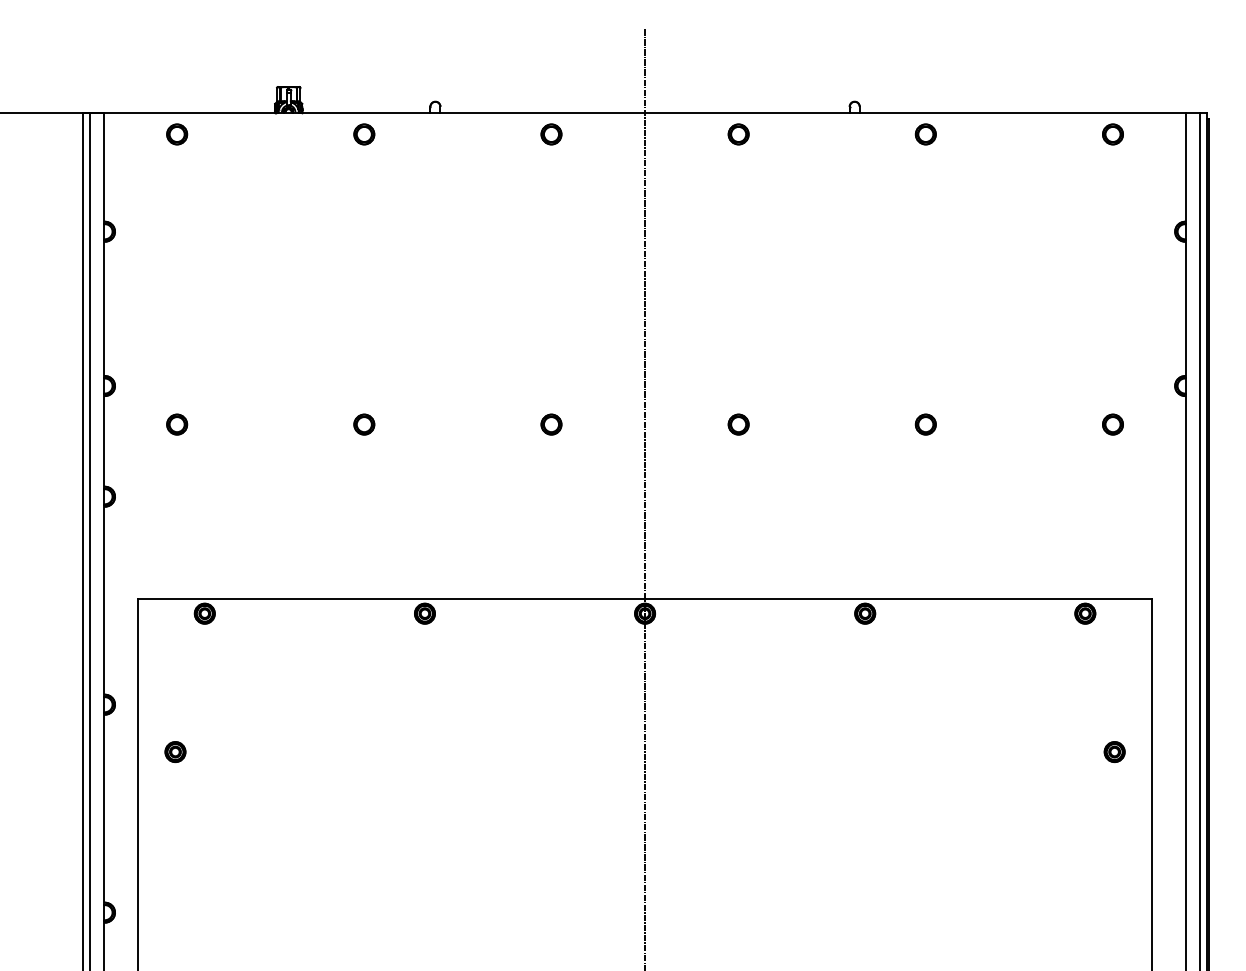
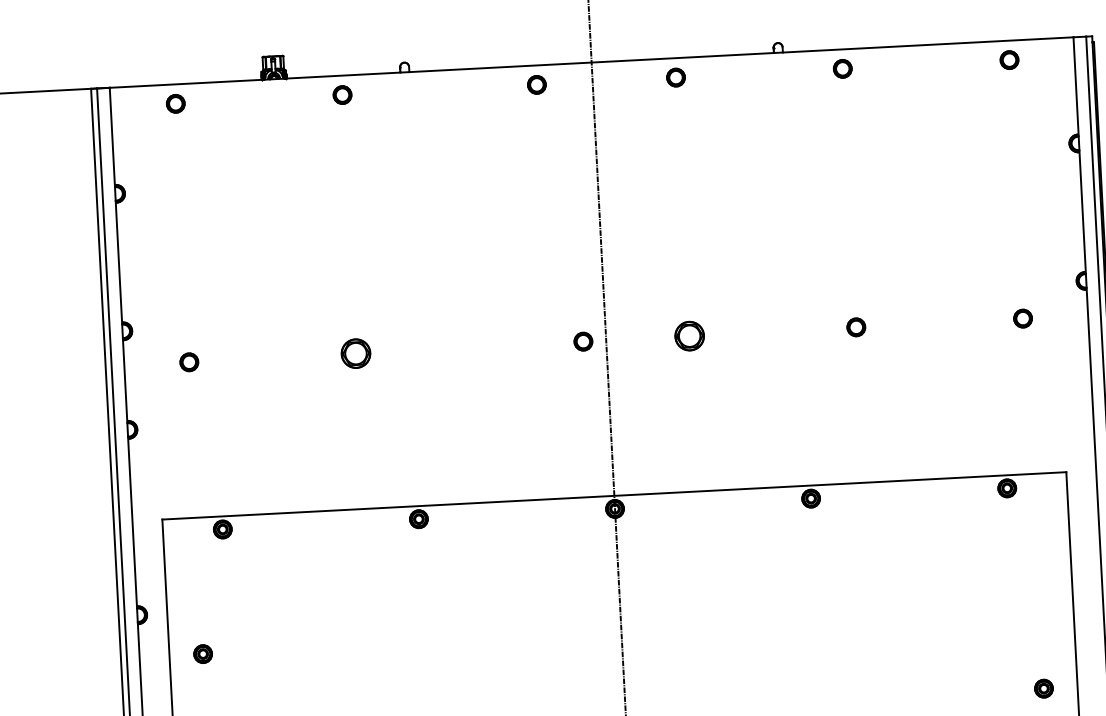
part: (551, 134) -> (536, 84), moved
part: (364, 424) -> (356, 353), size x1.6
part: (551, 424) -> (583, 341), moved
part: (738, 424) -> (689, 336), size x1.6
part: (1114, 751) -> (1043, 688), moved

